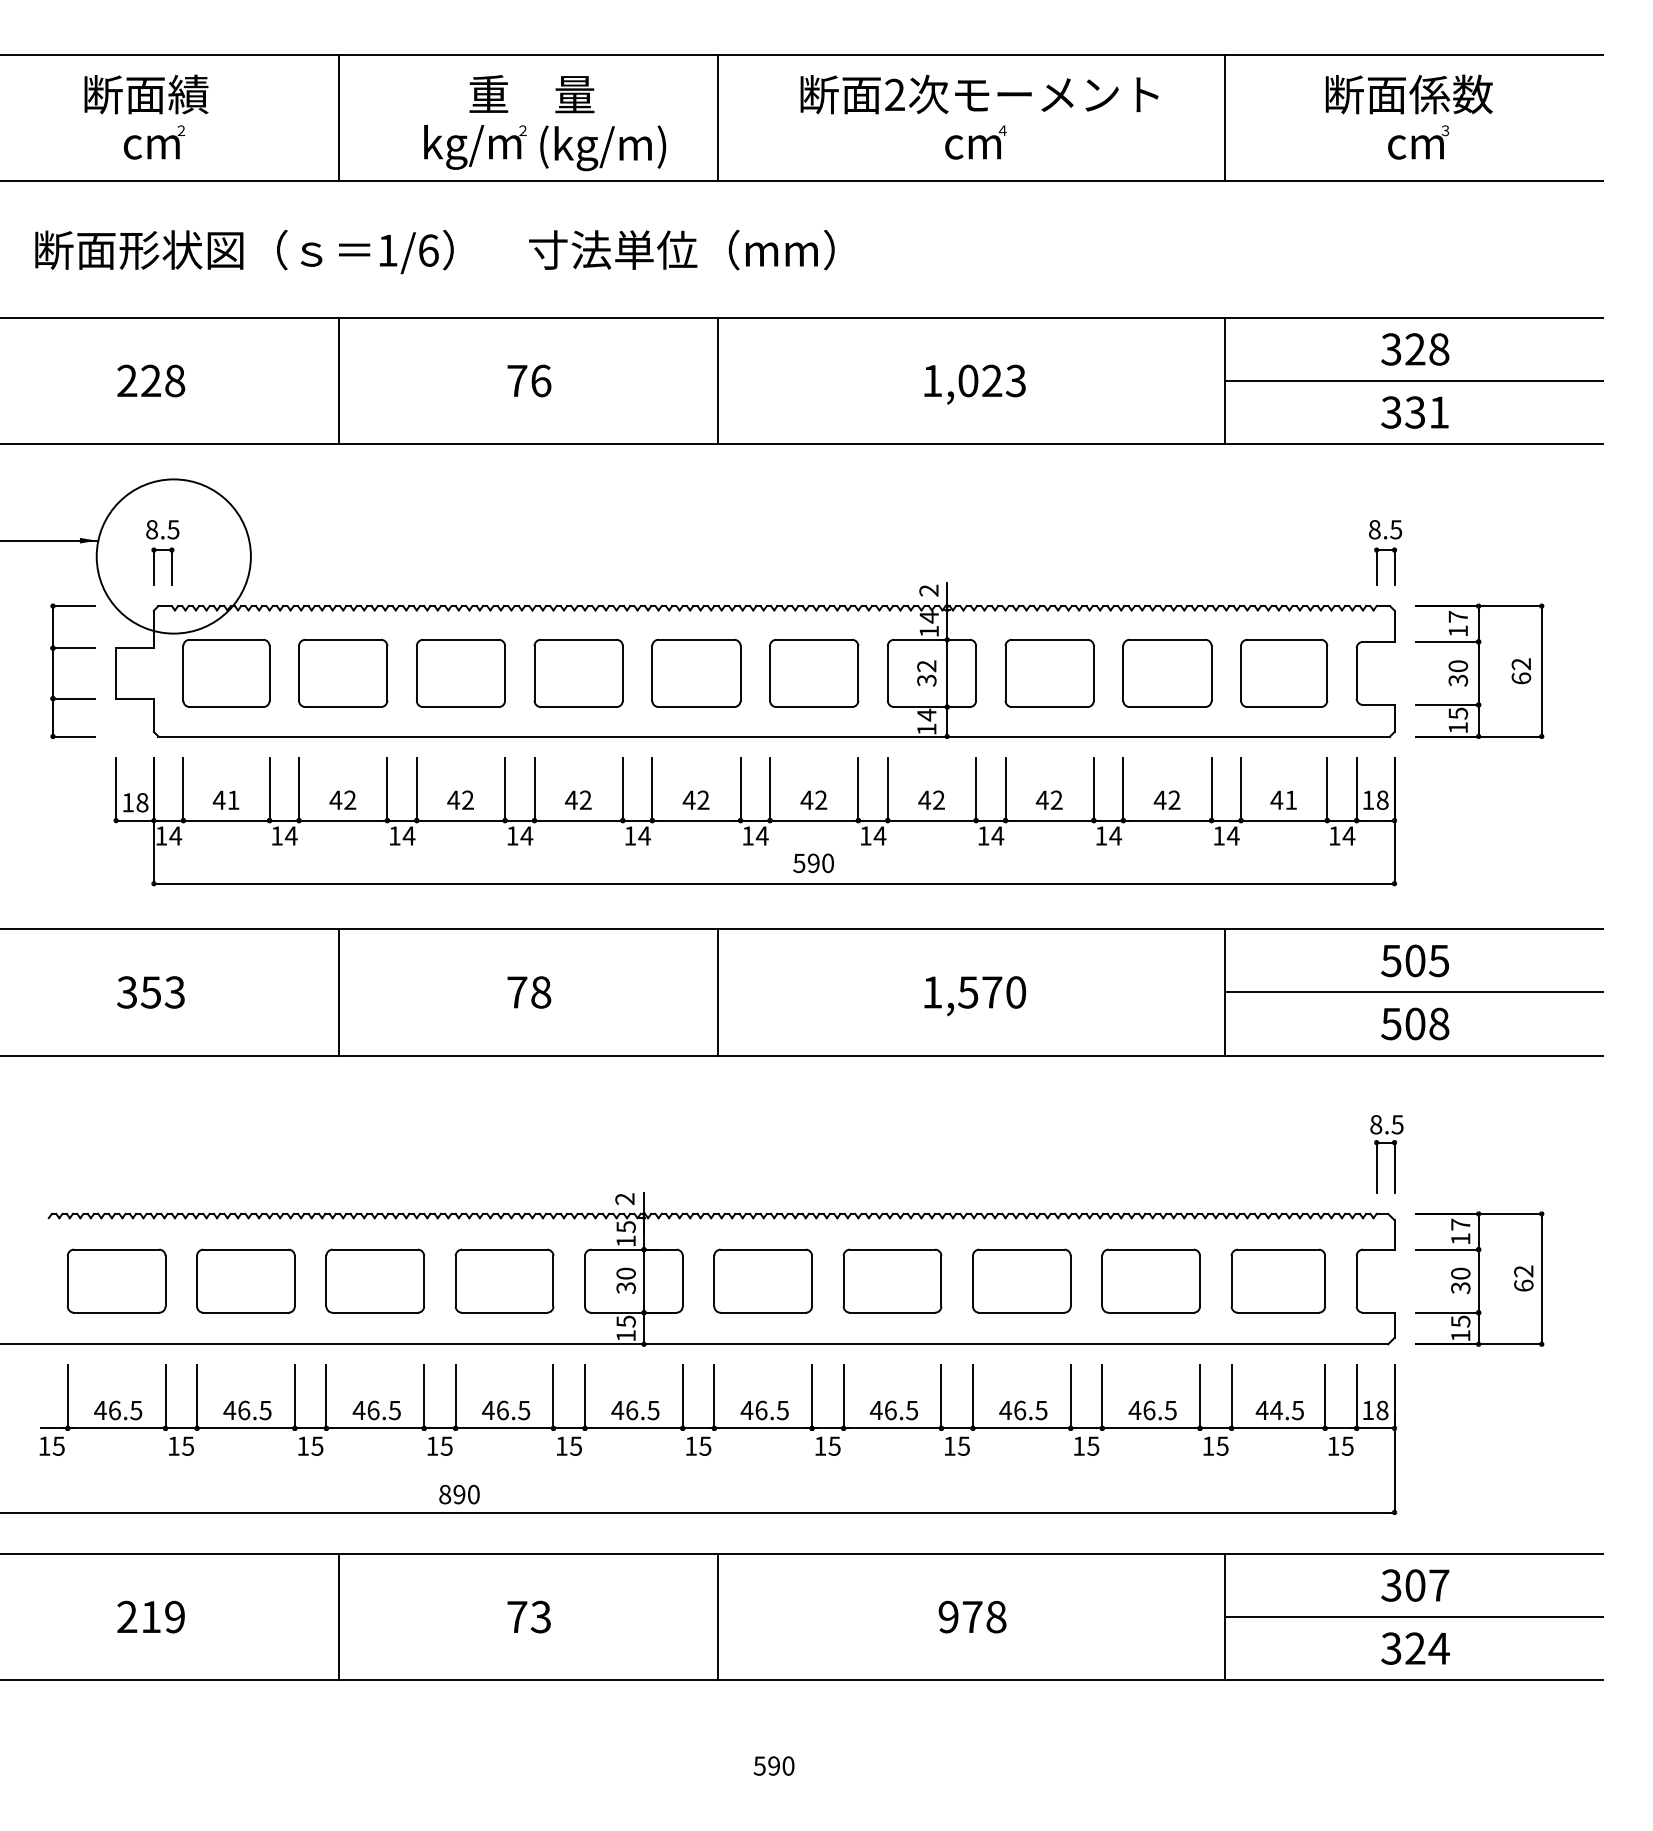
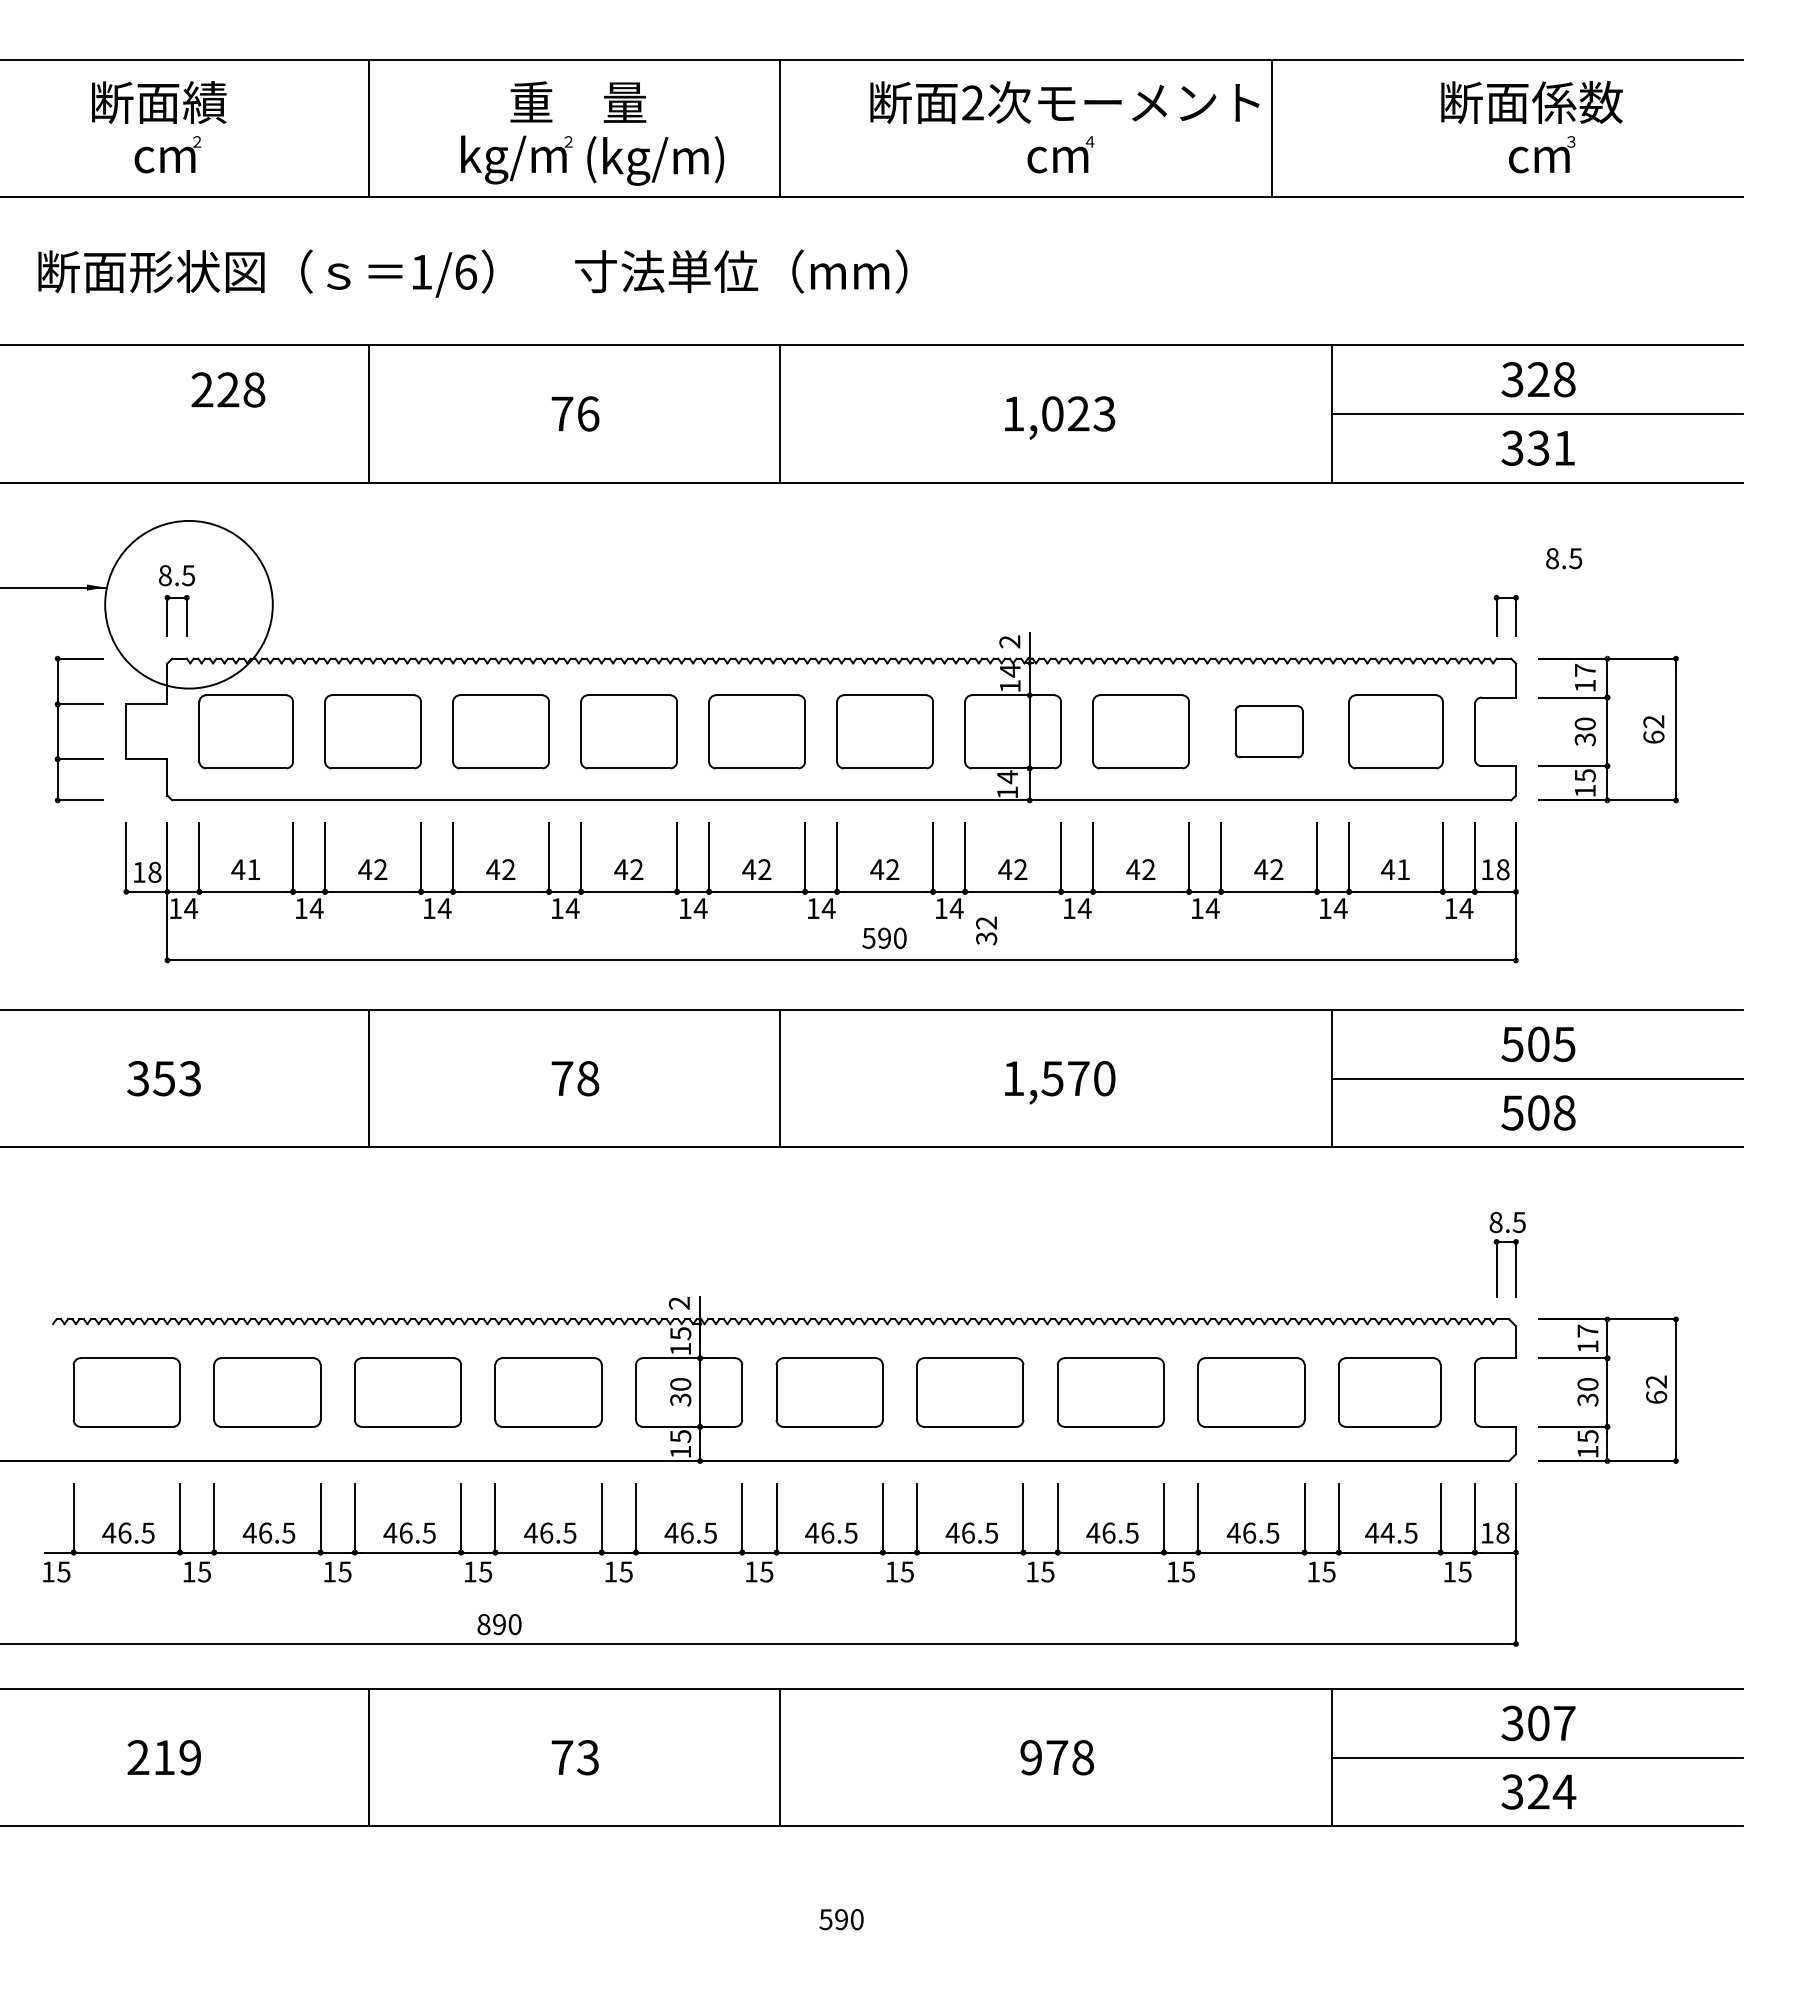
line: (1224, 117) -> (1271, 127), moved
text: (151, 380) -> (228, 389), moved
text: (1385, 529) -> (1564, 558), moved
text: (926, 673) -> (986, 930), moved
part: (1166, 673) -> (1268, 731), size x0.7

